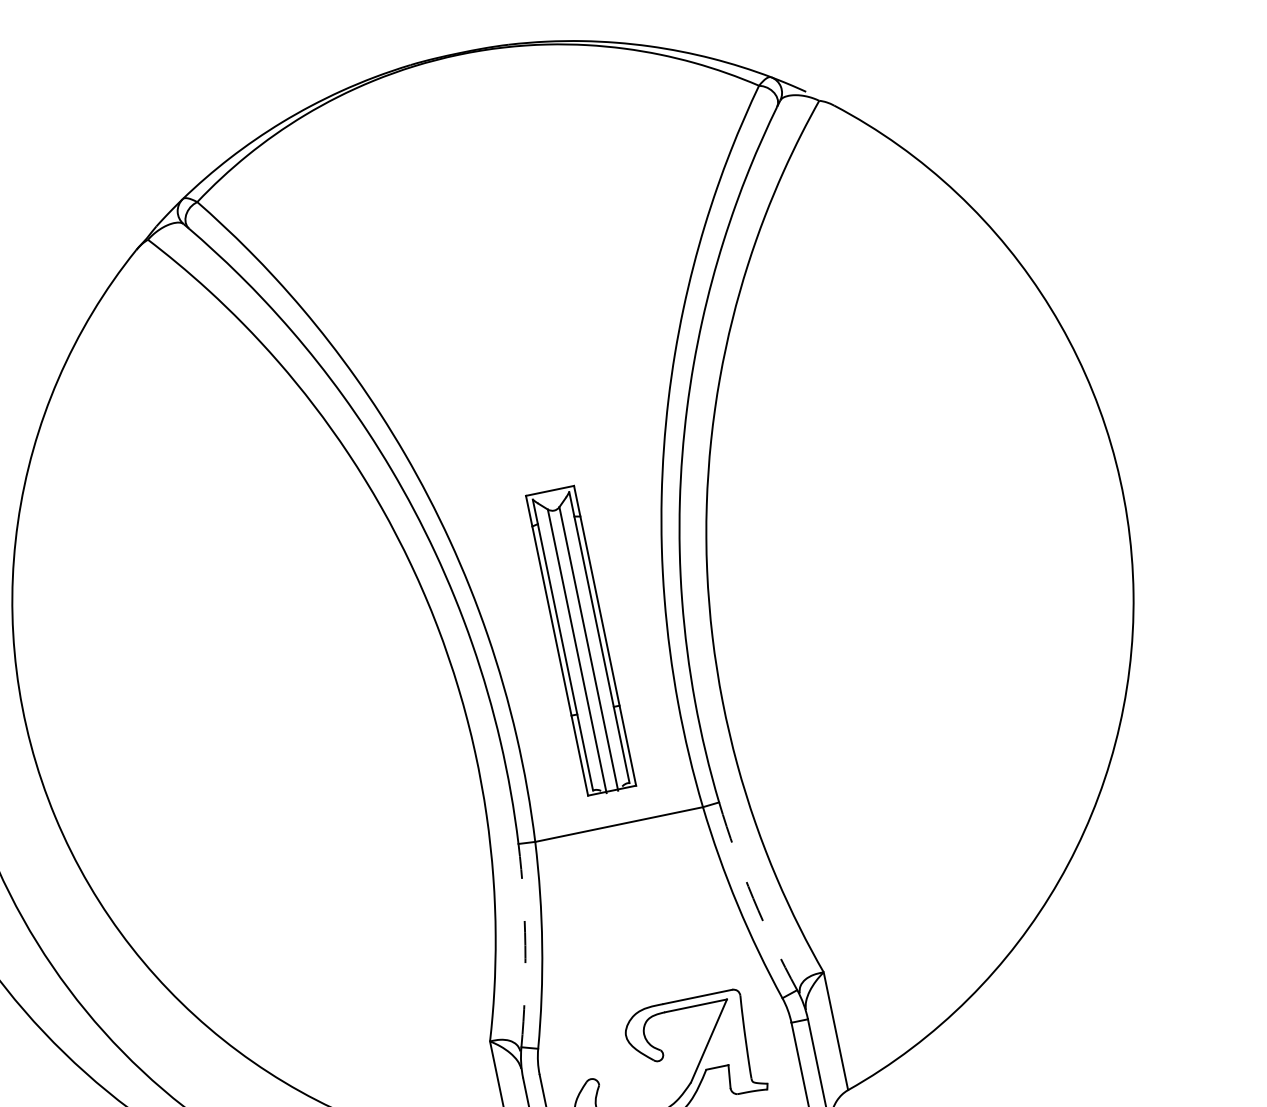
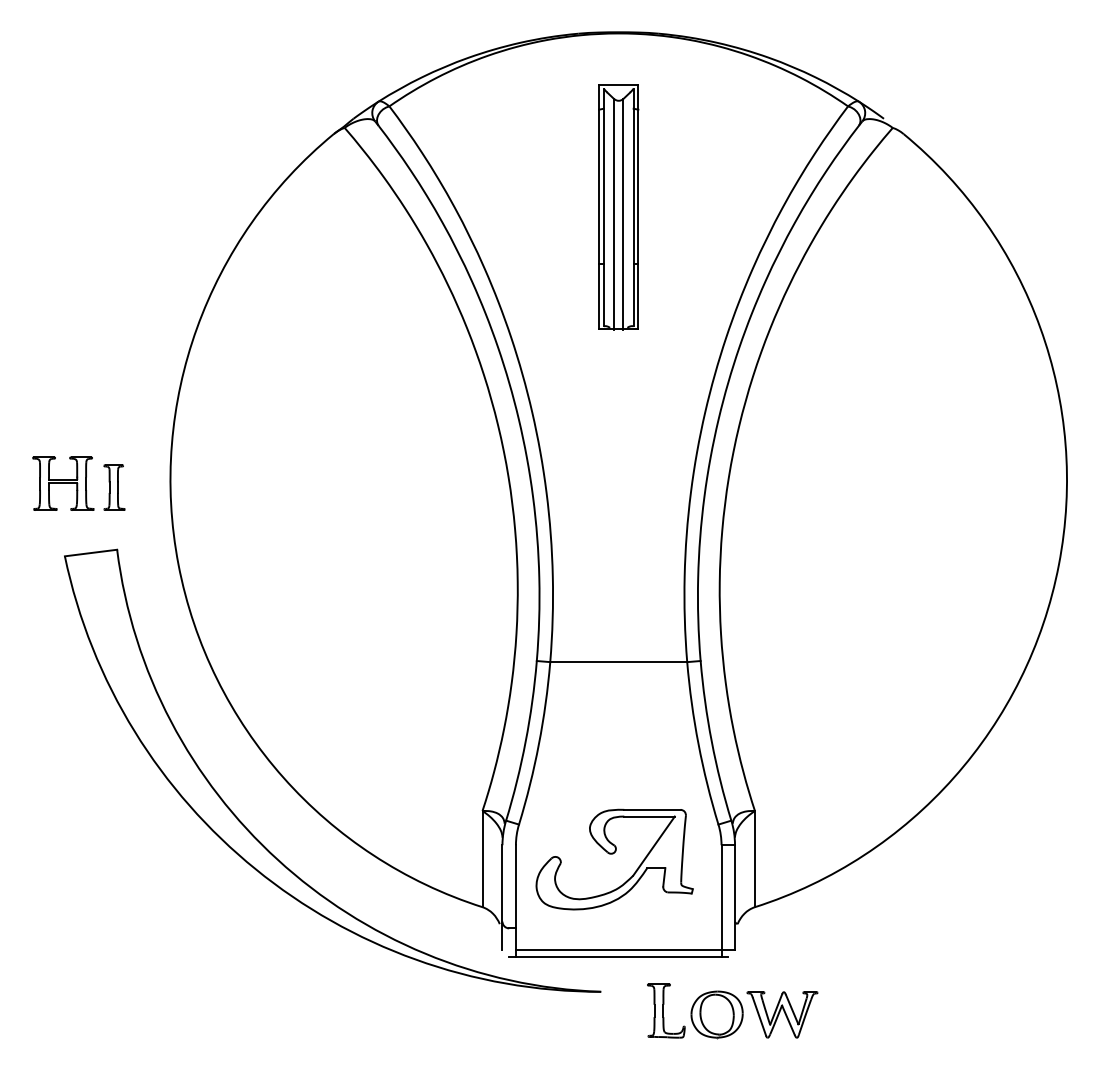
part: (580, 641) -> (618, 207), moved
arc: (752, 898) -> (711, 741), dashed -> solid
arc: (525, 945) -> (525, 741), dashed -> solid

